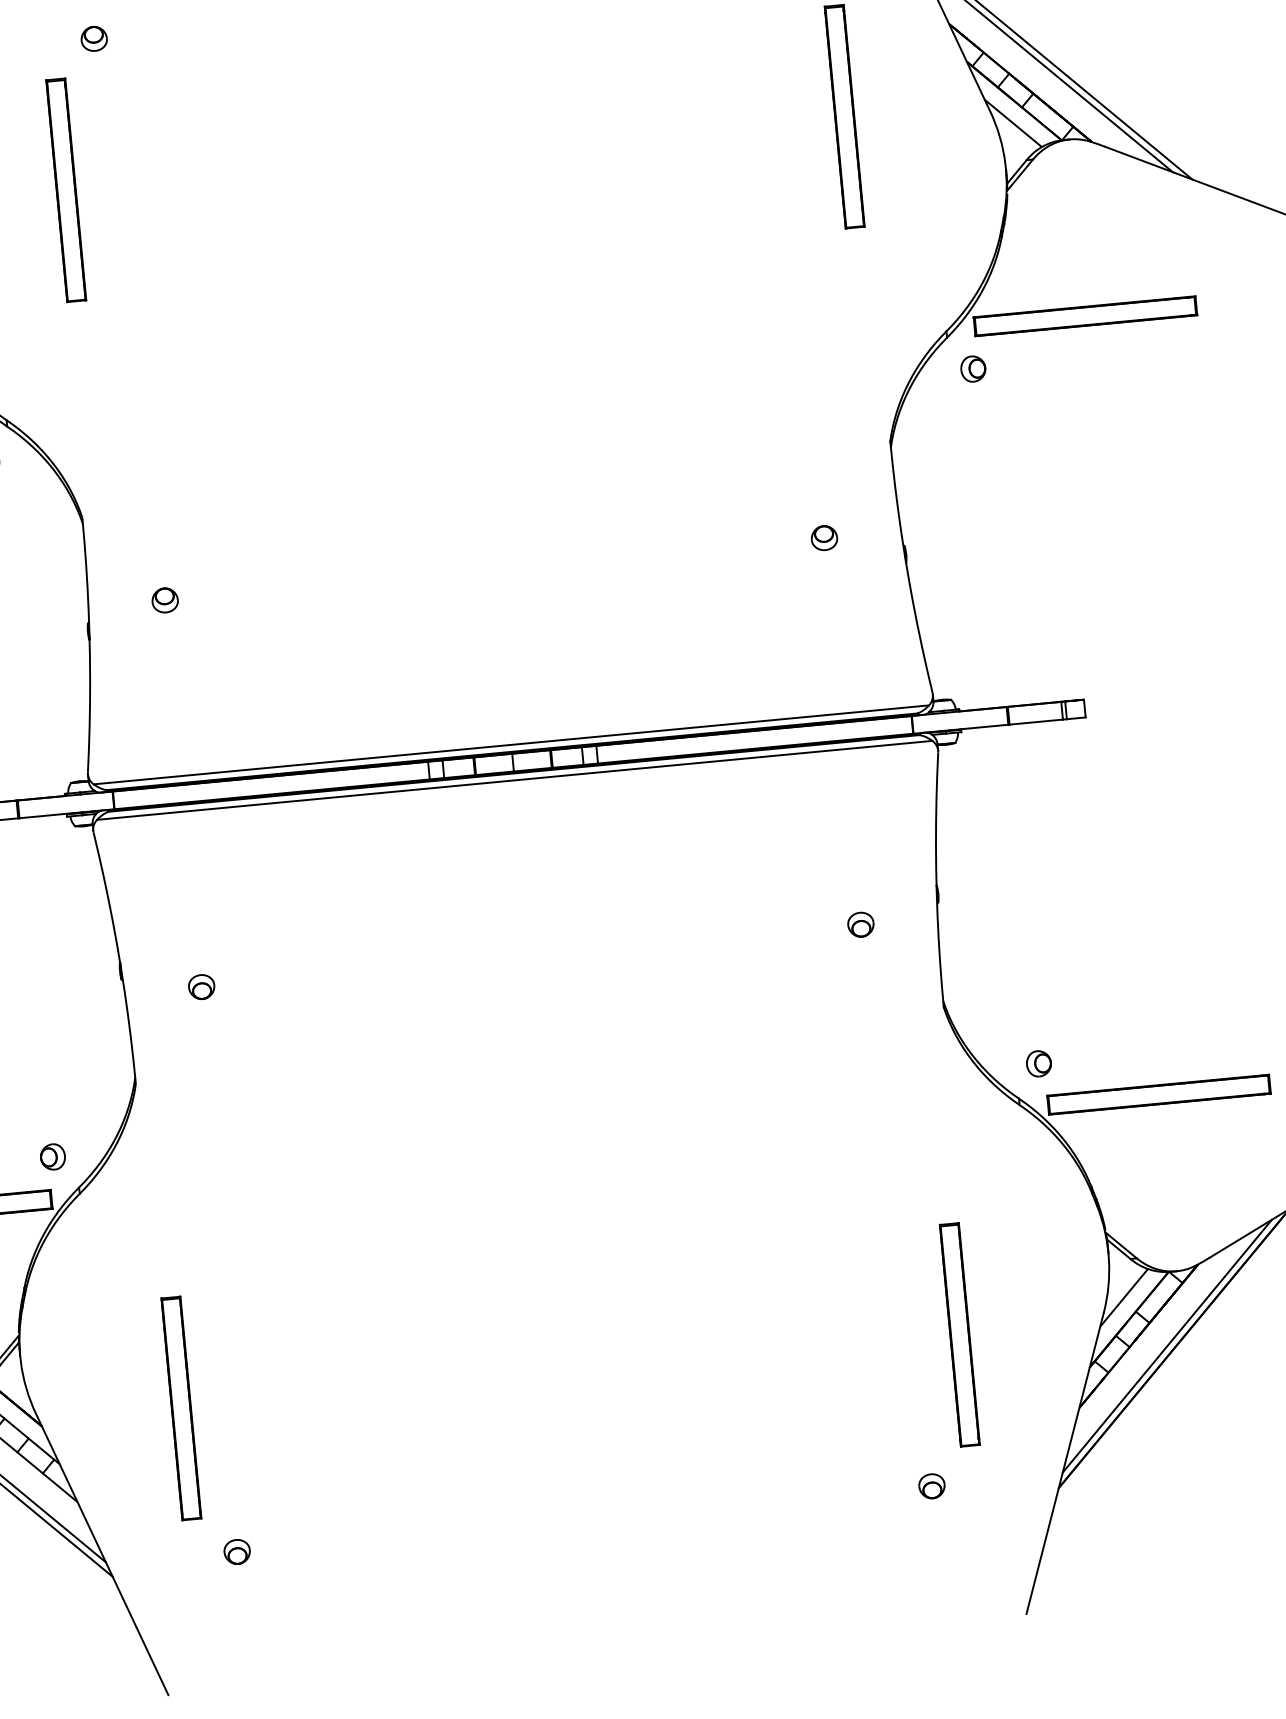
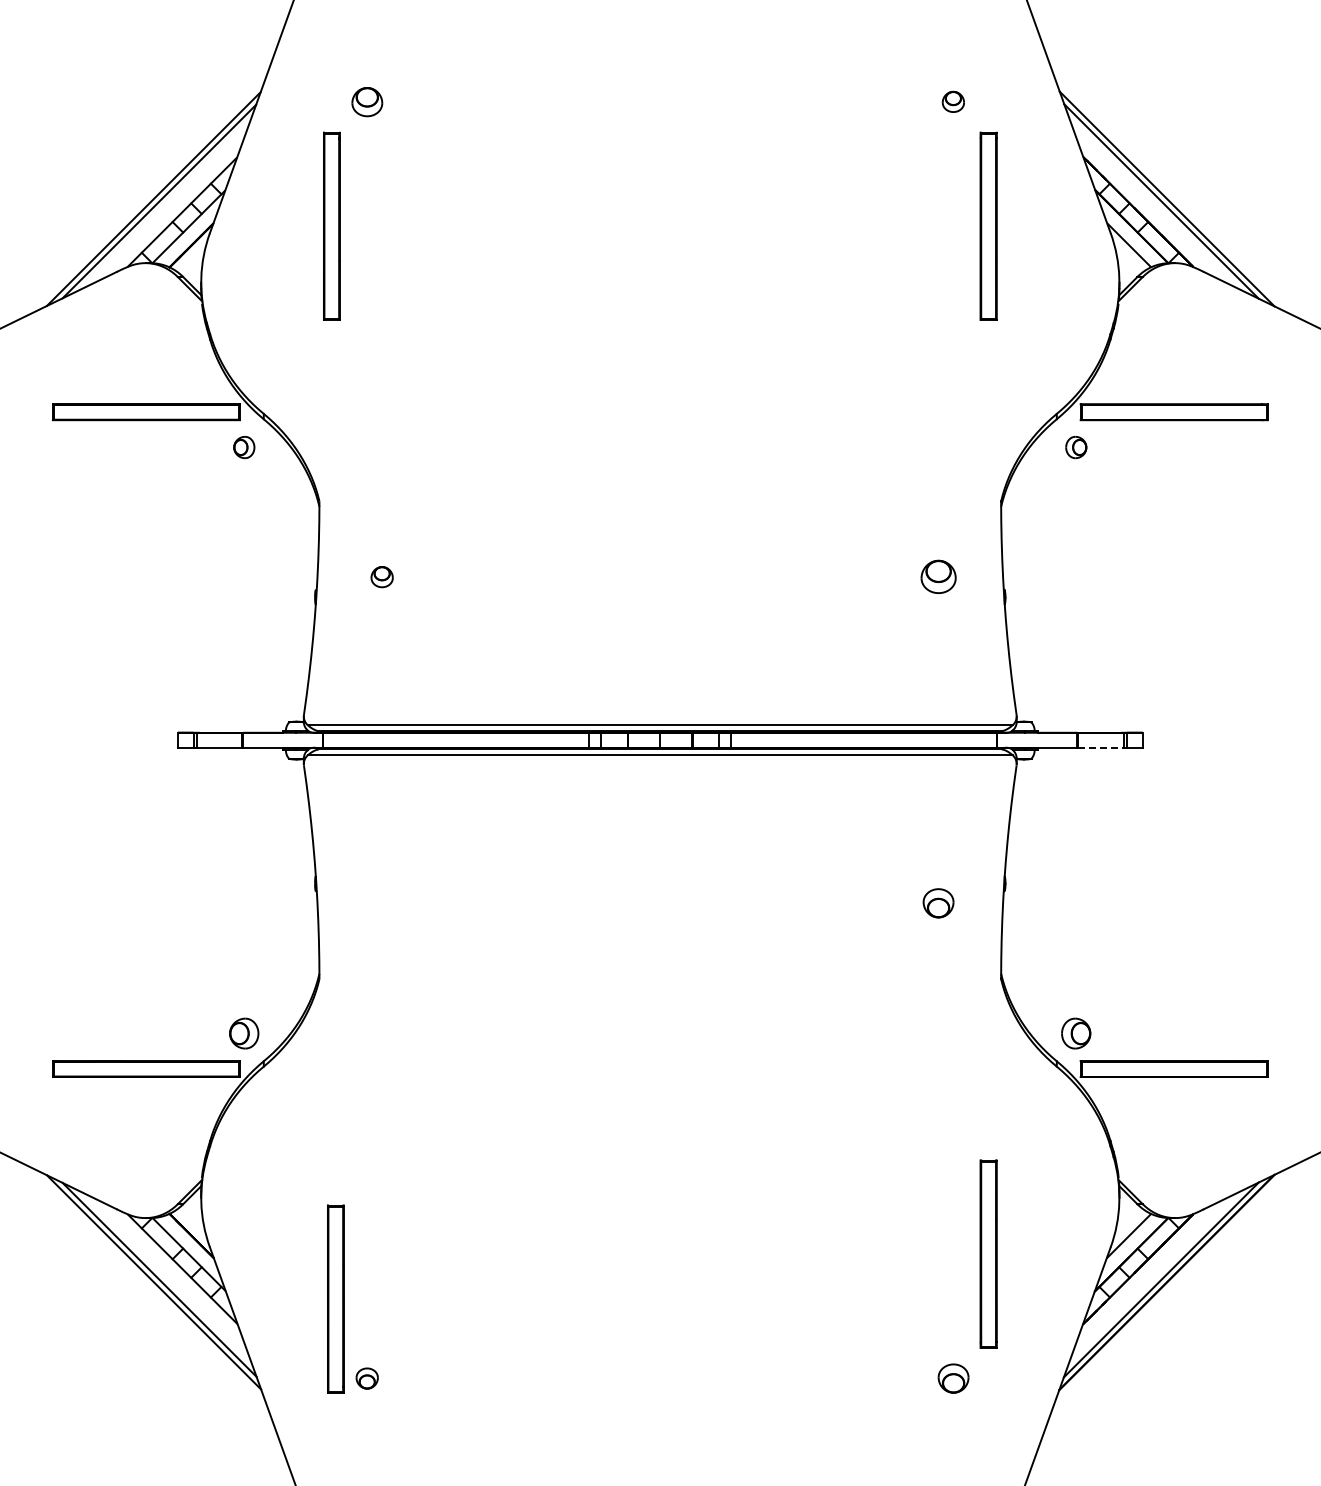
part: (93, 38) -> (366, 101), size x1.4
part: (823, 538) -> (937, 577), size x1.6
line: (1035, 721) -> (1100, 747), solid -> dashed
part: (859, 925) -> (937, 903), size x1.4
part: (200, 987) -> (381, 903), removed
part: (1039, 1063) -> (1076, 1033), size x1.4
part: (53, 1156) -> (244, 1033), size x1.4
part: (180, 1407) -> (335, 1298), moved
part: (930, 1486) -> (952, 1378), size x1.4

